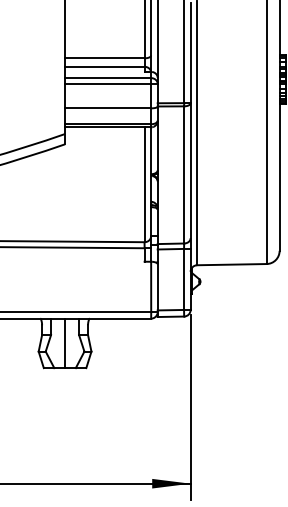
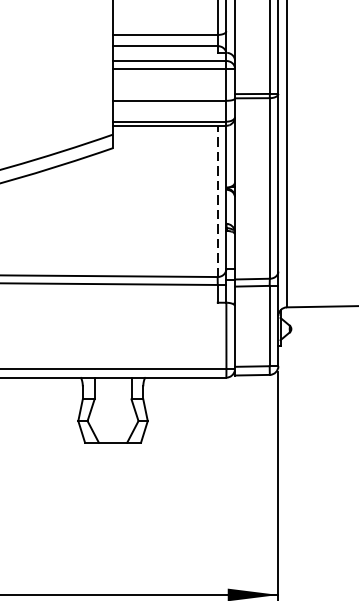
line: (144, 184) -> (217, 201), solid -> dashed
line: (65, 343) -> (113, 410), removed

